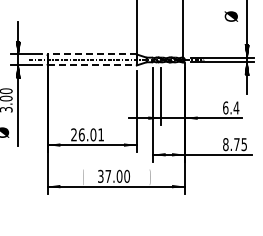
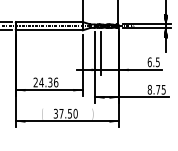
line: (91, 54) -> (48, 22), dashed -> solid
line: (92, 65) -> (49, 30), dashed -> solid
text: (236, 107) -> (157, 61), 6.4 -> 6.5
text: (91, 134) -> (48, 82), 26.01 -> 24.36
text: (119, 175) -> (69, 113), 37.00 -> 37.50

